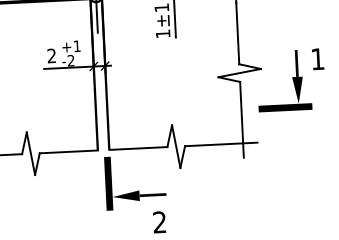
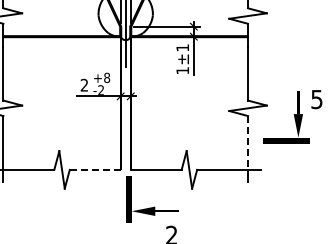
text: (77, 45) -> (107, 77), +1 -> +8
text: (317, 59) -> (316, 99), 1 -> 5
line: (242, 112) -> (248, 142), solid -> dashed
line: (67, 151) -> (94, 169), solid -> dashed

